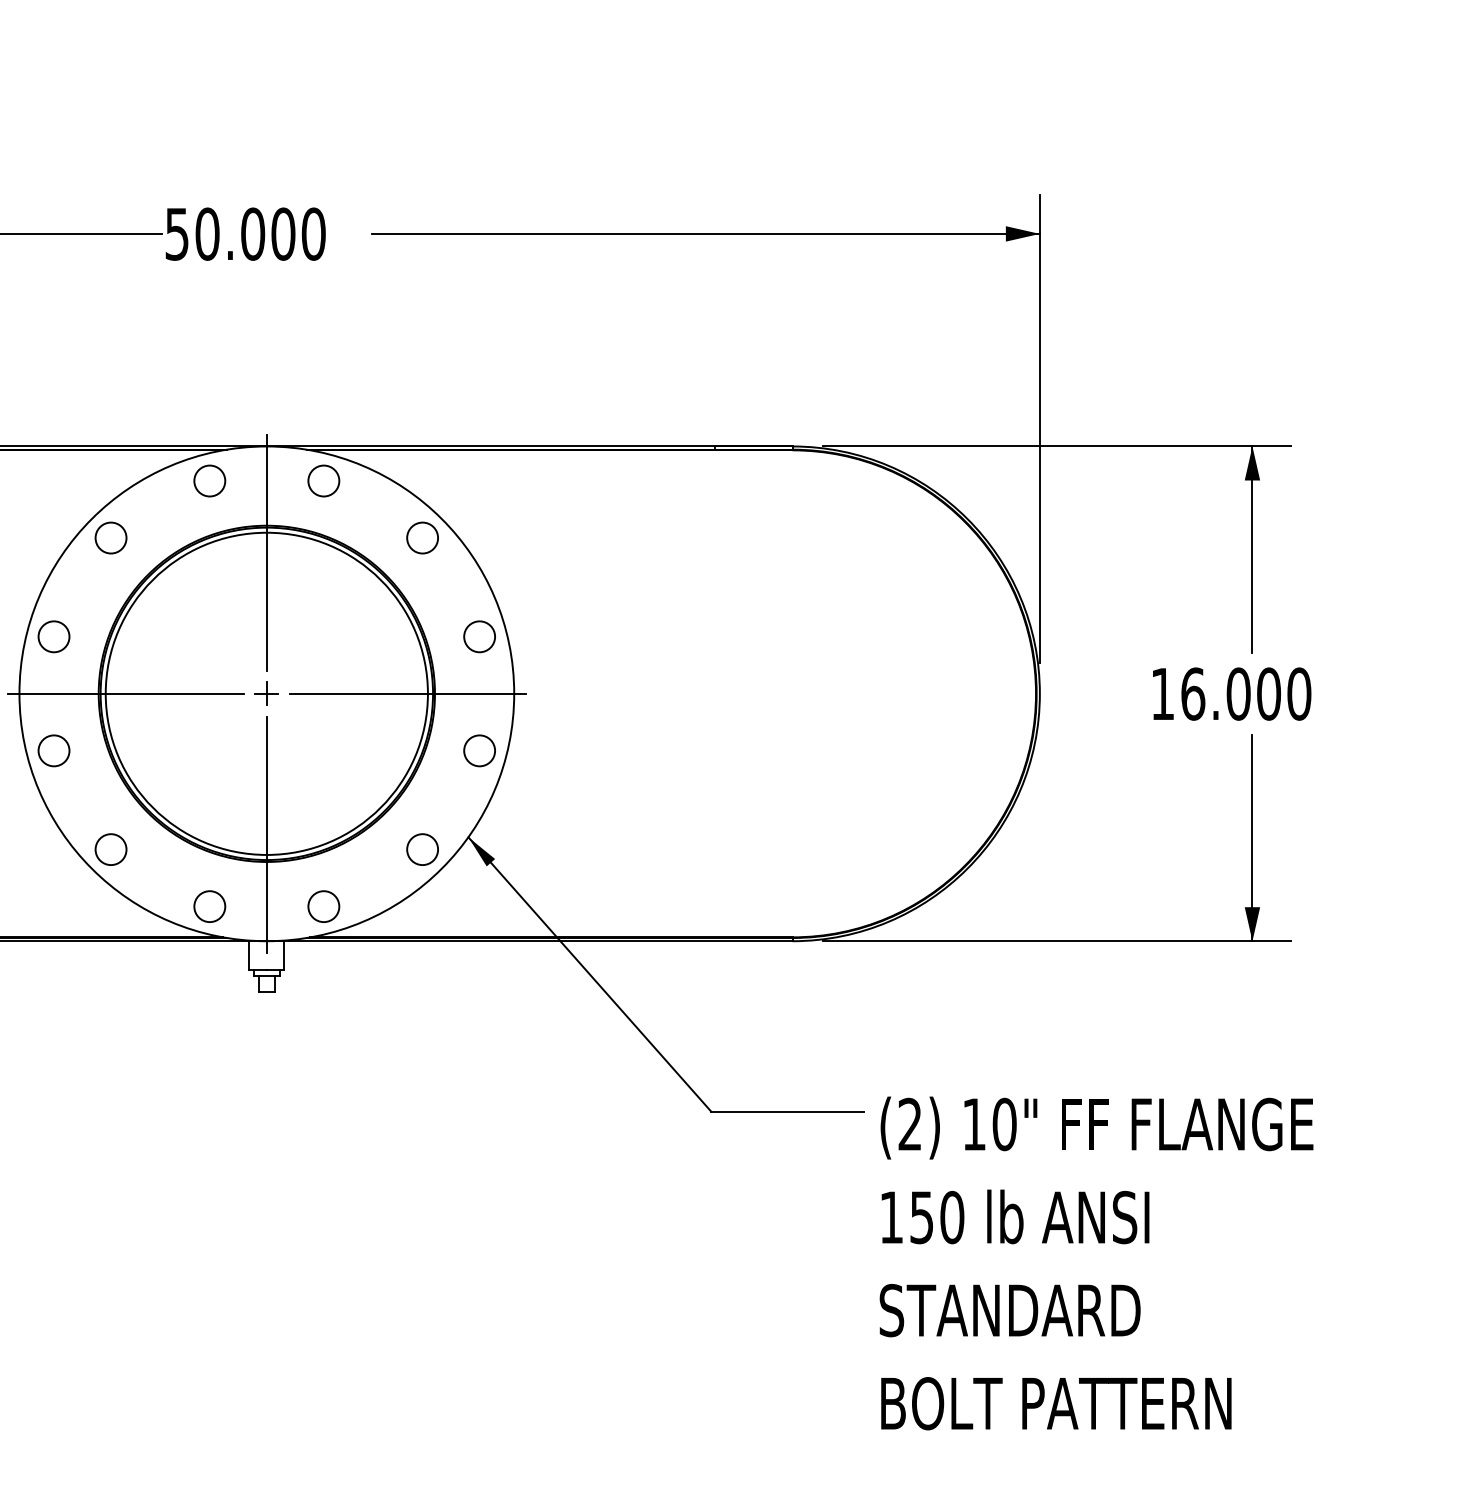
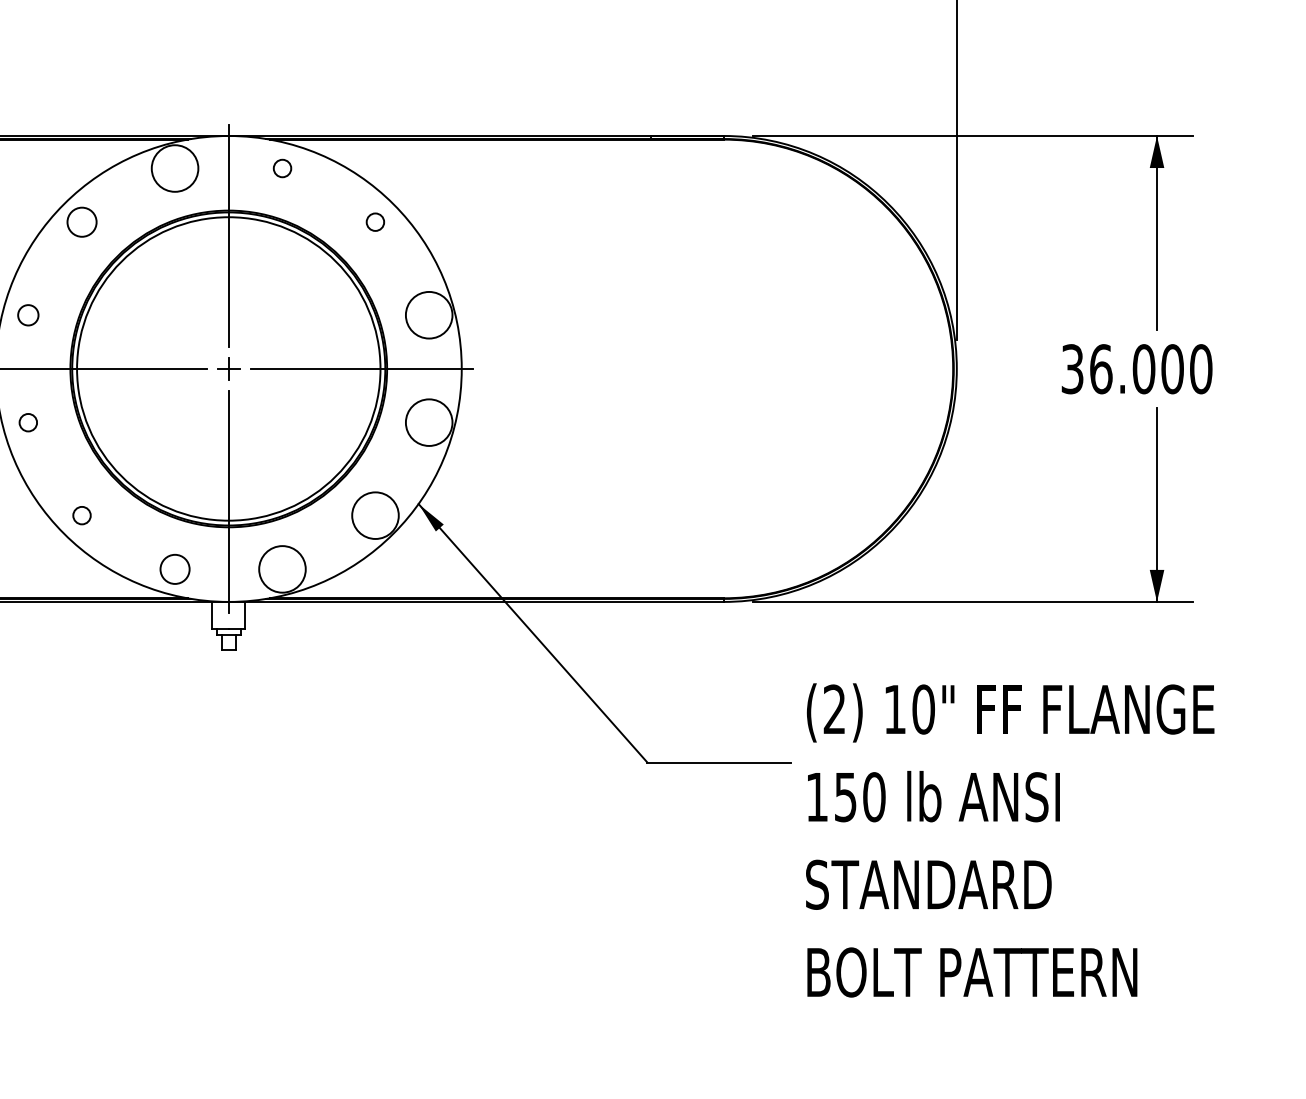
circle: (209, 480) -> (174, 168), size x1.6
circle: (323, 480) -> (282, 168), size x0.6
circle: (422, 537) -> (375, 221), size x0.6
circle: (53, 636) -> (27, 314), size x0.7
circle: (479, 636) -> (429, 314), size x1.6
text: (1162, 693) -> (1072, 368), 16.000 -> 36.000
circle: (53, 750) -> (27, 422), size x0.6
circle: (479, 750) -> (429, 422), size x1.6
circle: (110, 849) -> (81, 515), size x0.6
circle: (422, 849) -> (375, 515), size x1.6
circle: (323, 906) -> (282, 569), size x1.6
text: (1096, 1263) -> (1010, 840), moved

